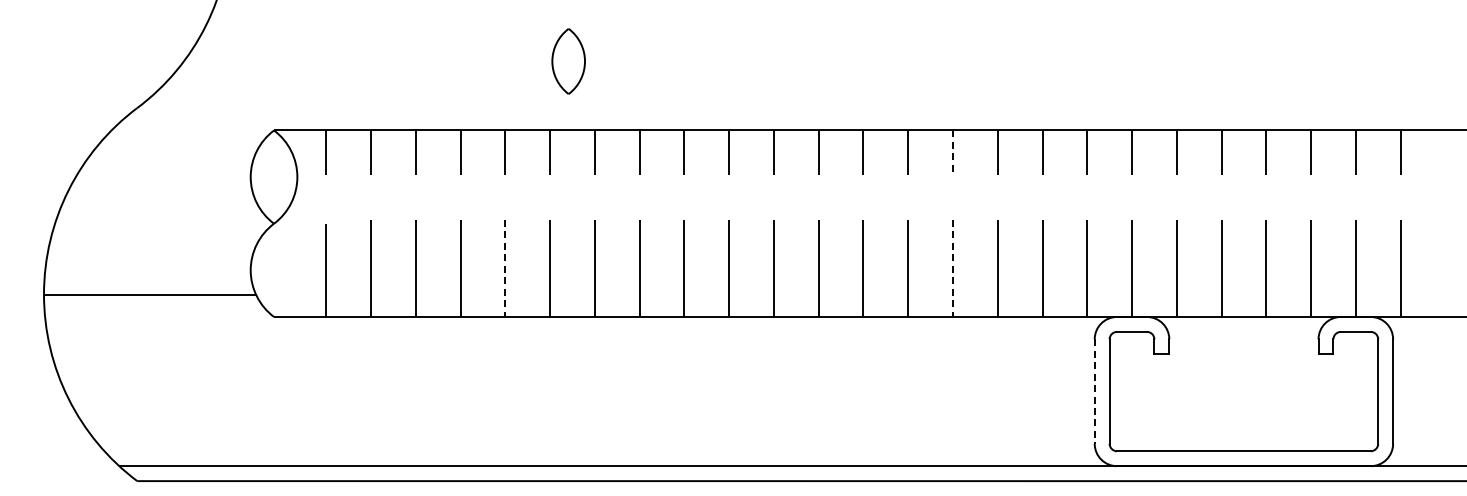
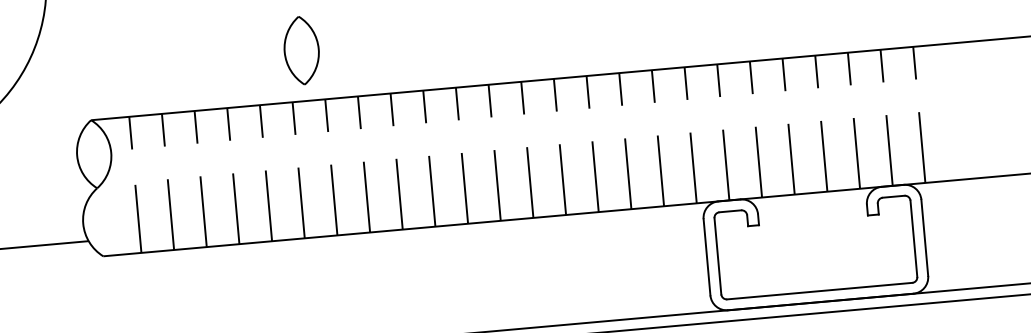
part: (568, 61) -> (301, 50), size x1.43
line: (952, 153) -> (587, 92), dashed -> solid
line: (505, 268) -> (269, 205), dashed -> solid
line: (952, 268) -> (595, 176), dashed -> solid
line: (1094, 392) -> (706, 257), dashed -> solid

